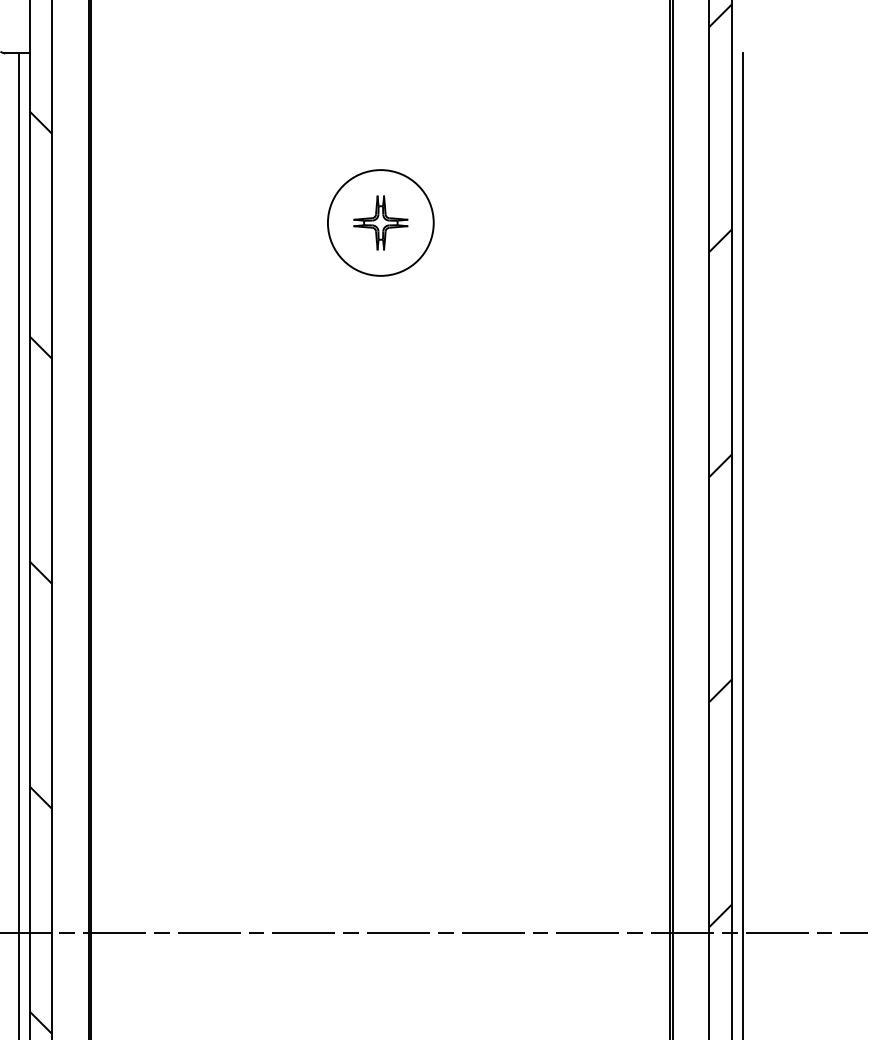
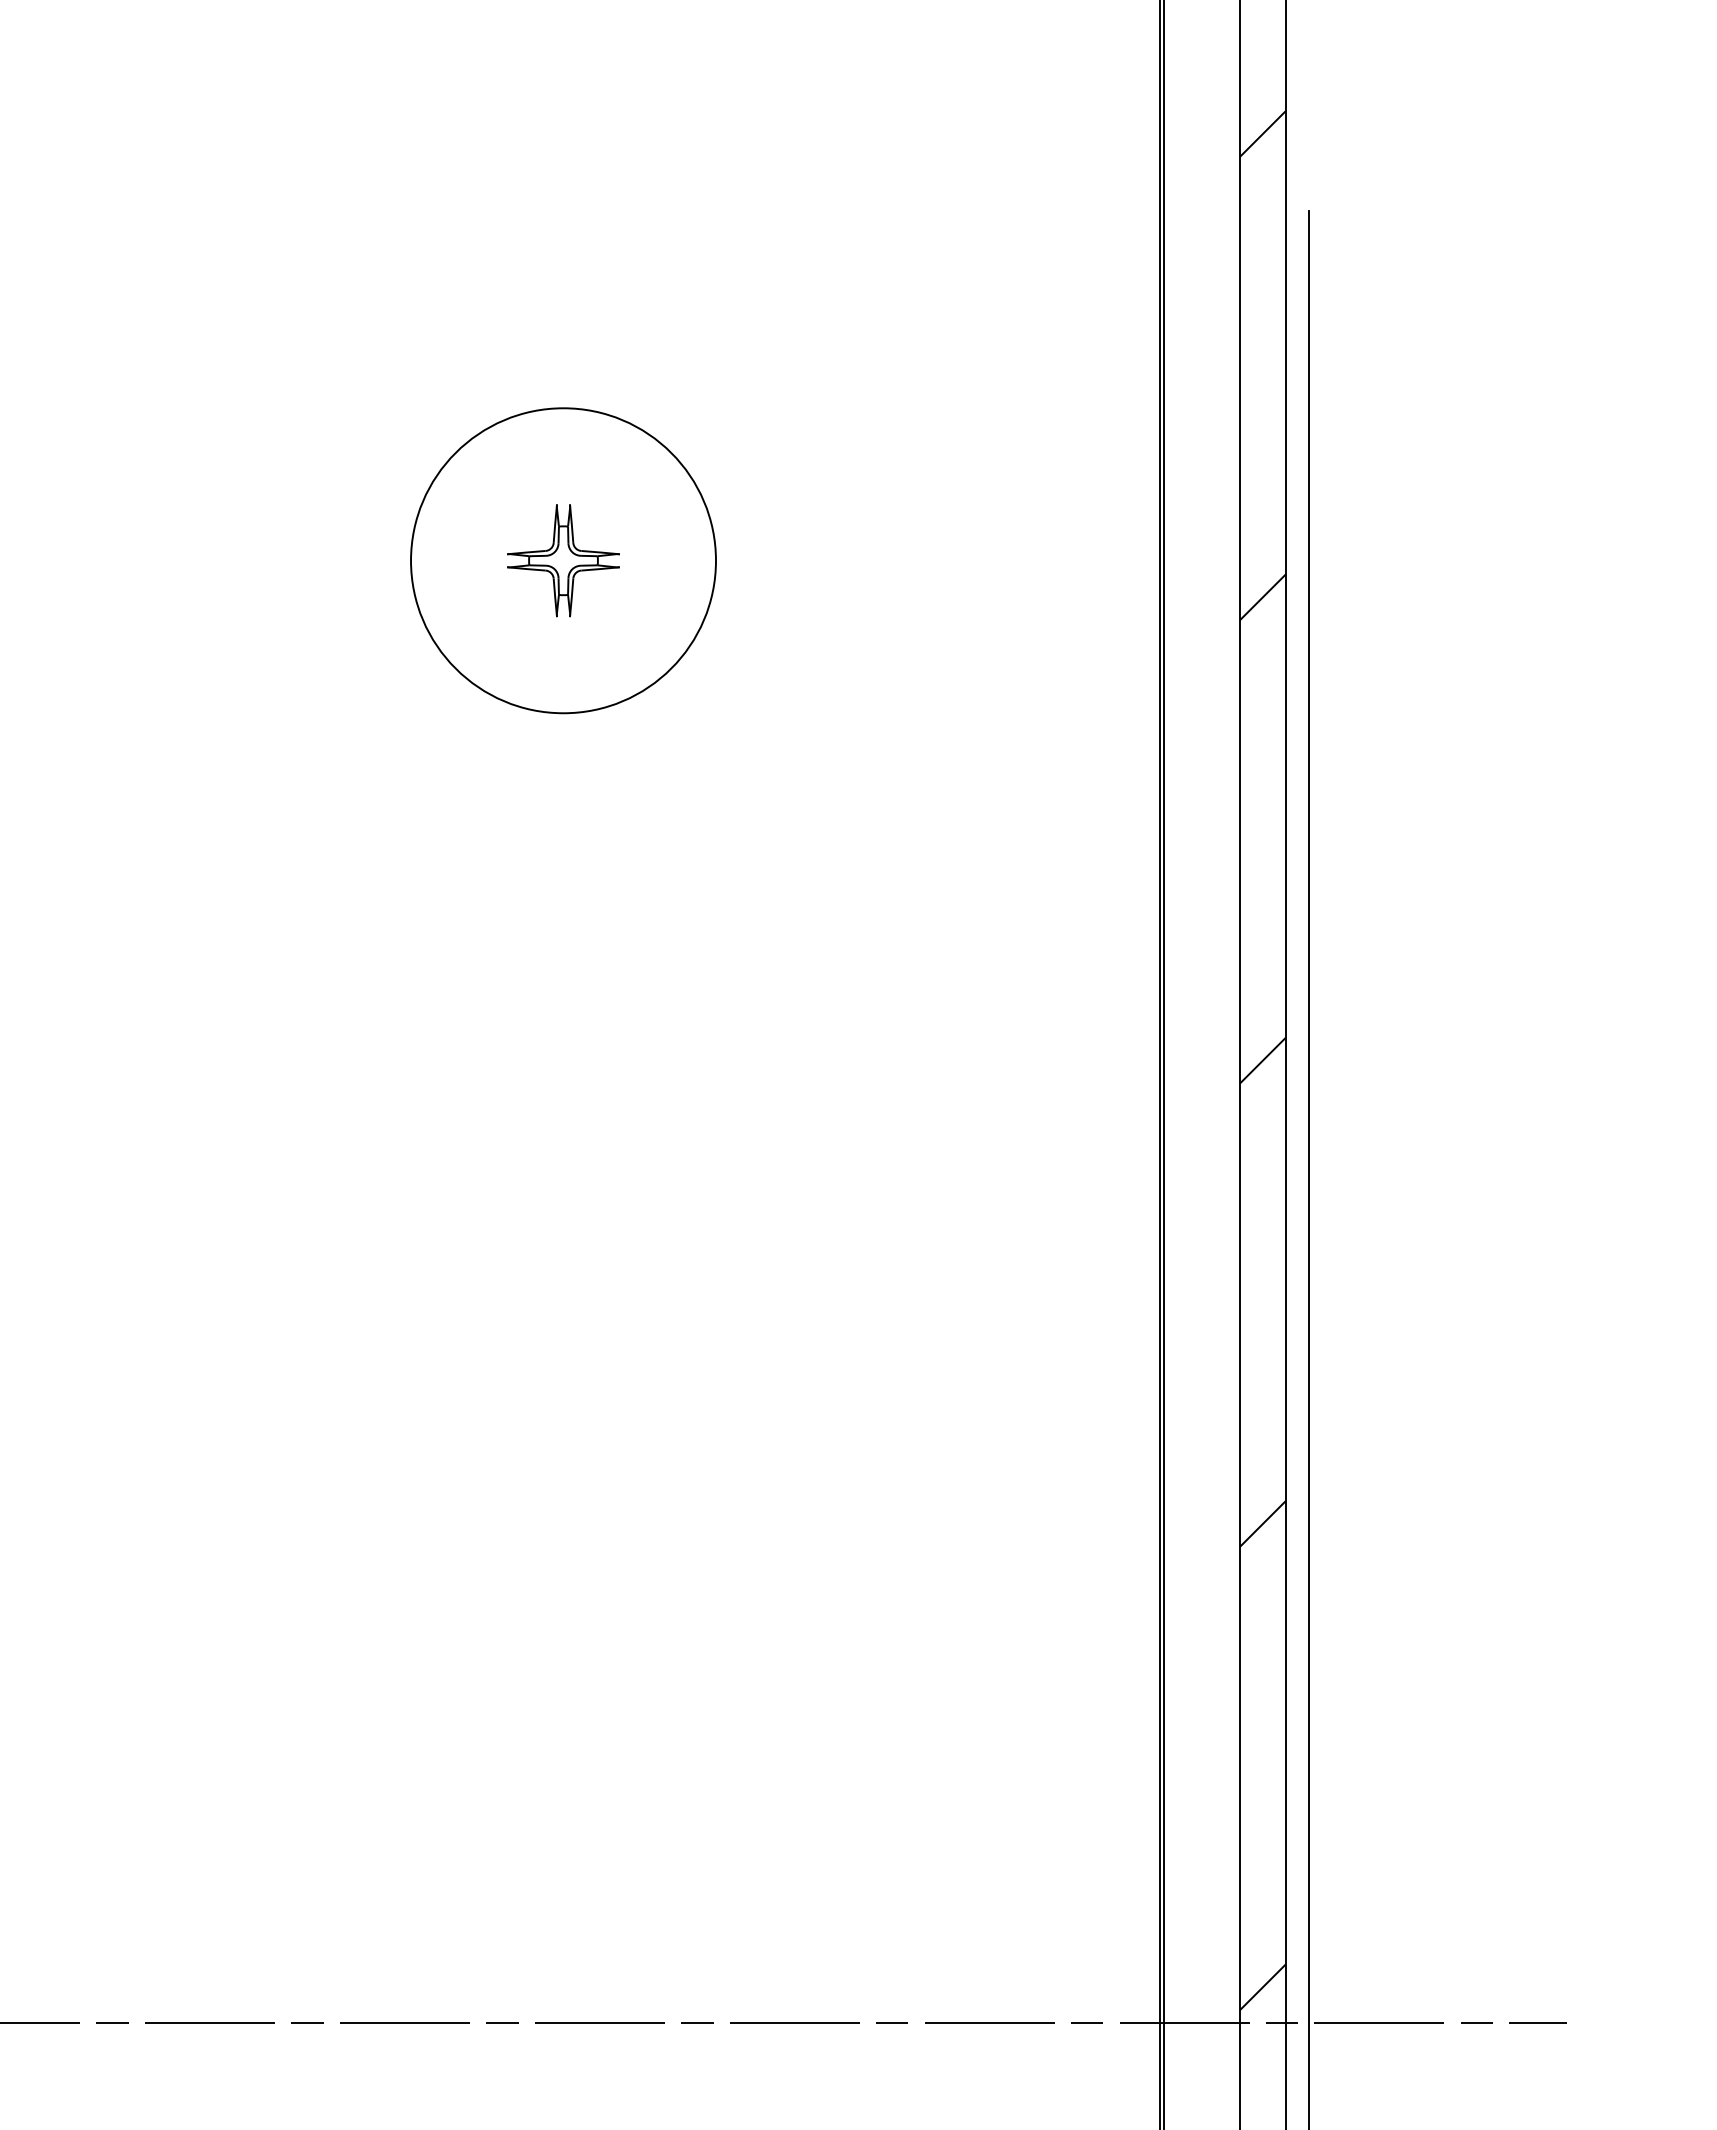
circle: (380, 222) -> (562, 559), size x1.4

